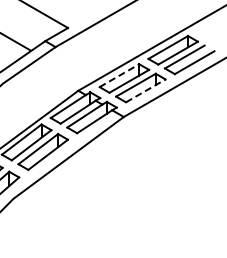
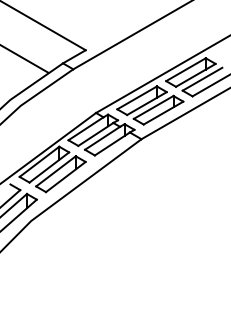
line: (119, 75) -> (137, 97), dashed -> solid
line: (145, 91) -> (163, 113), dashed -> solid

